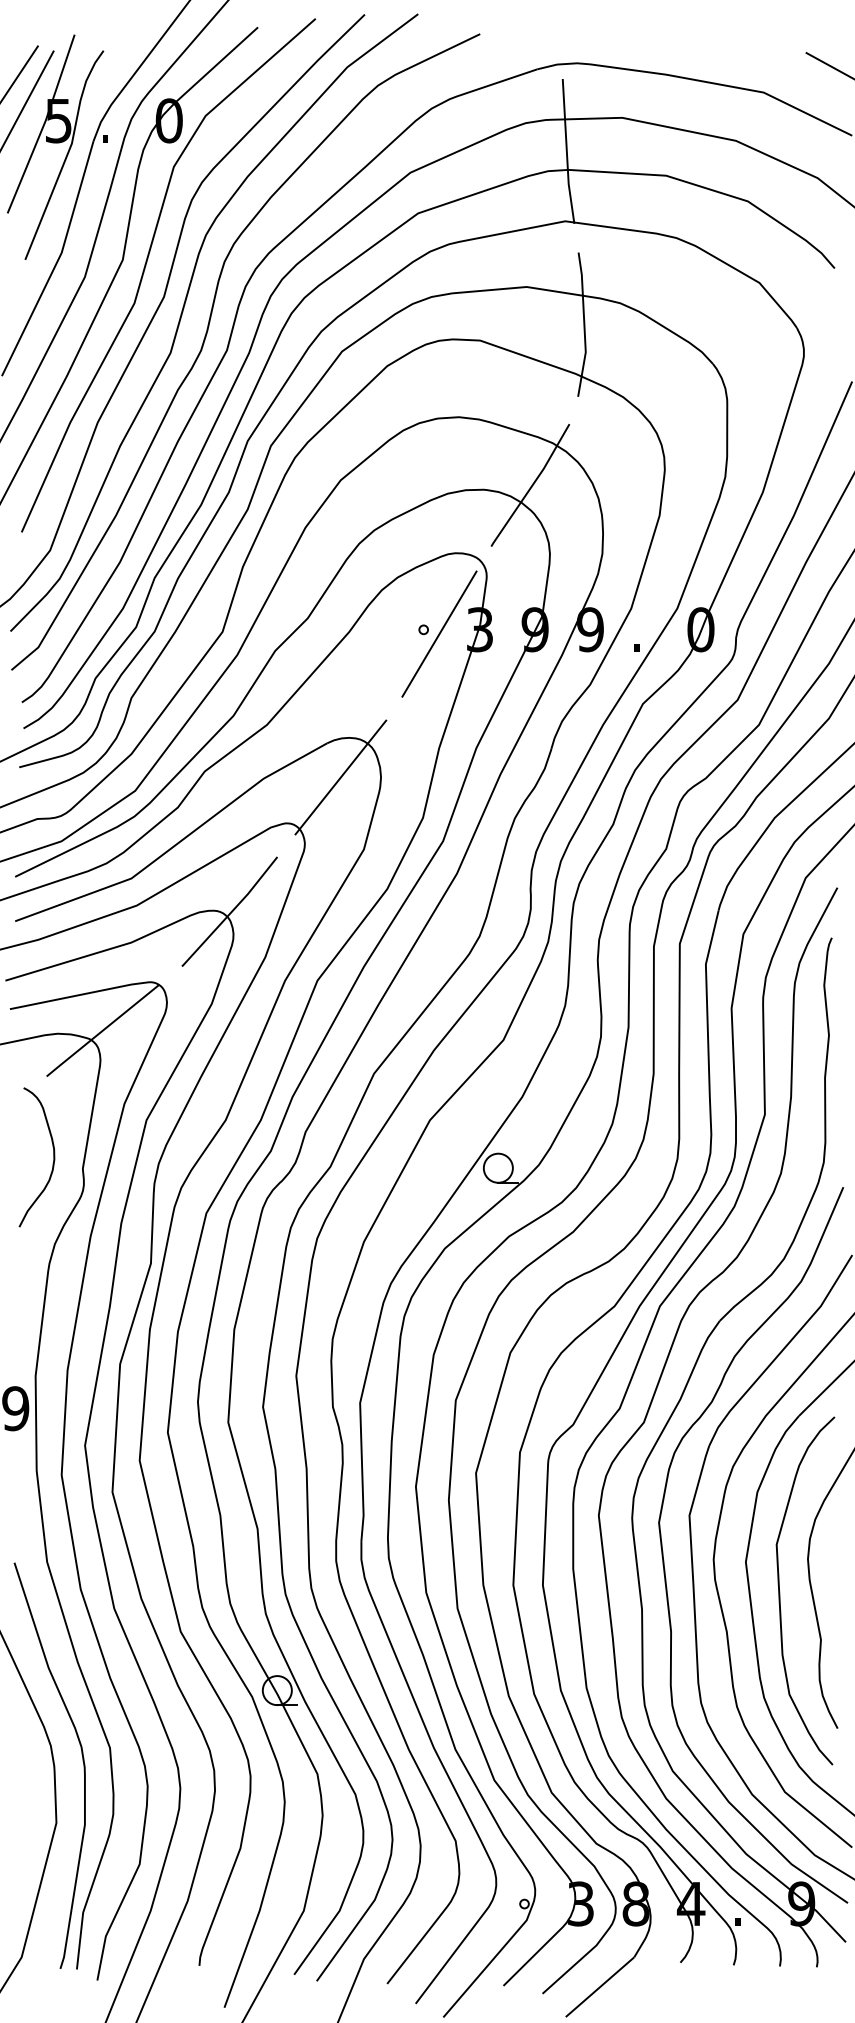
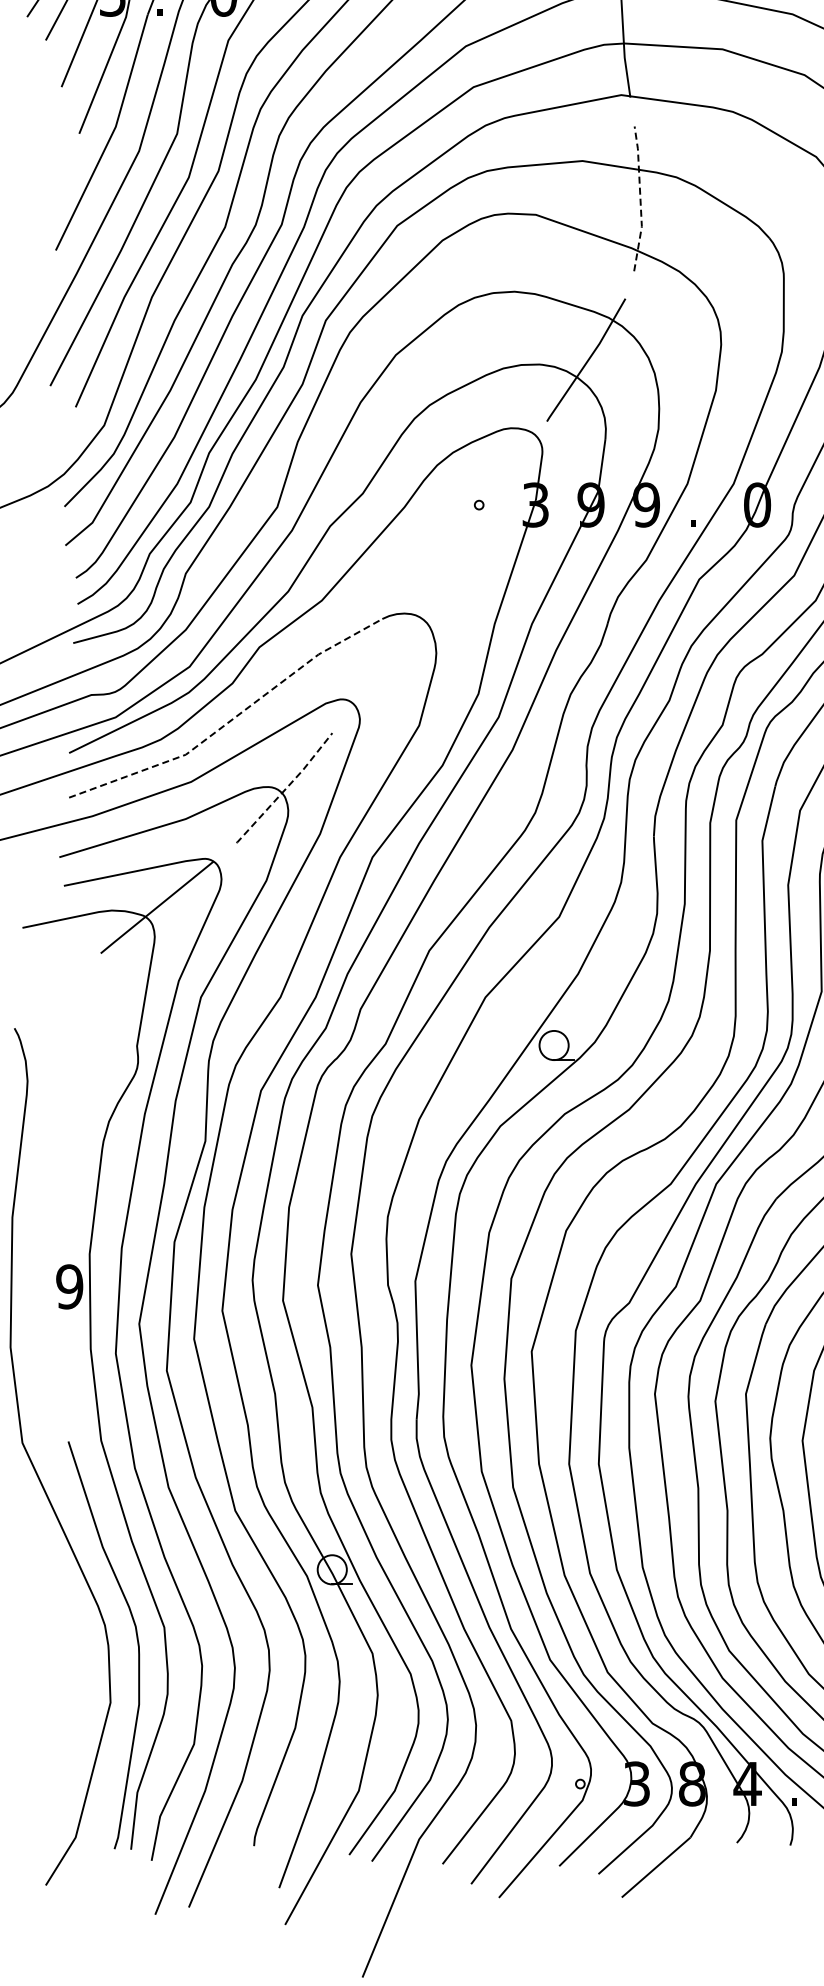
line: (584, 324) -> (640, 198), solid -> dashed
line: (439, 633) -> (495, 508), removed
line: (340, 777) -> (395, 653), removed
line: (177, 843) -> (232, 719), solid -> dashed
line: (231, 912) -> (286, 788), solid -> dashed
curve: (53, 1157) -> (107, 1034), removed

